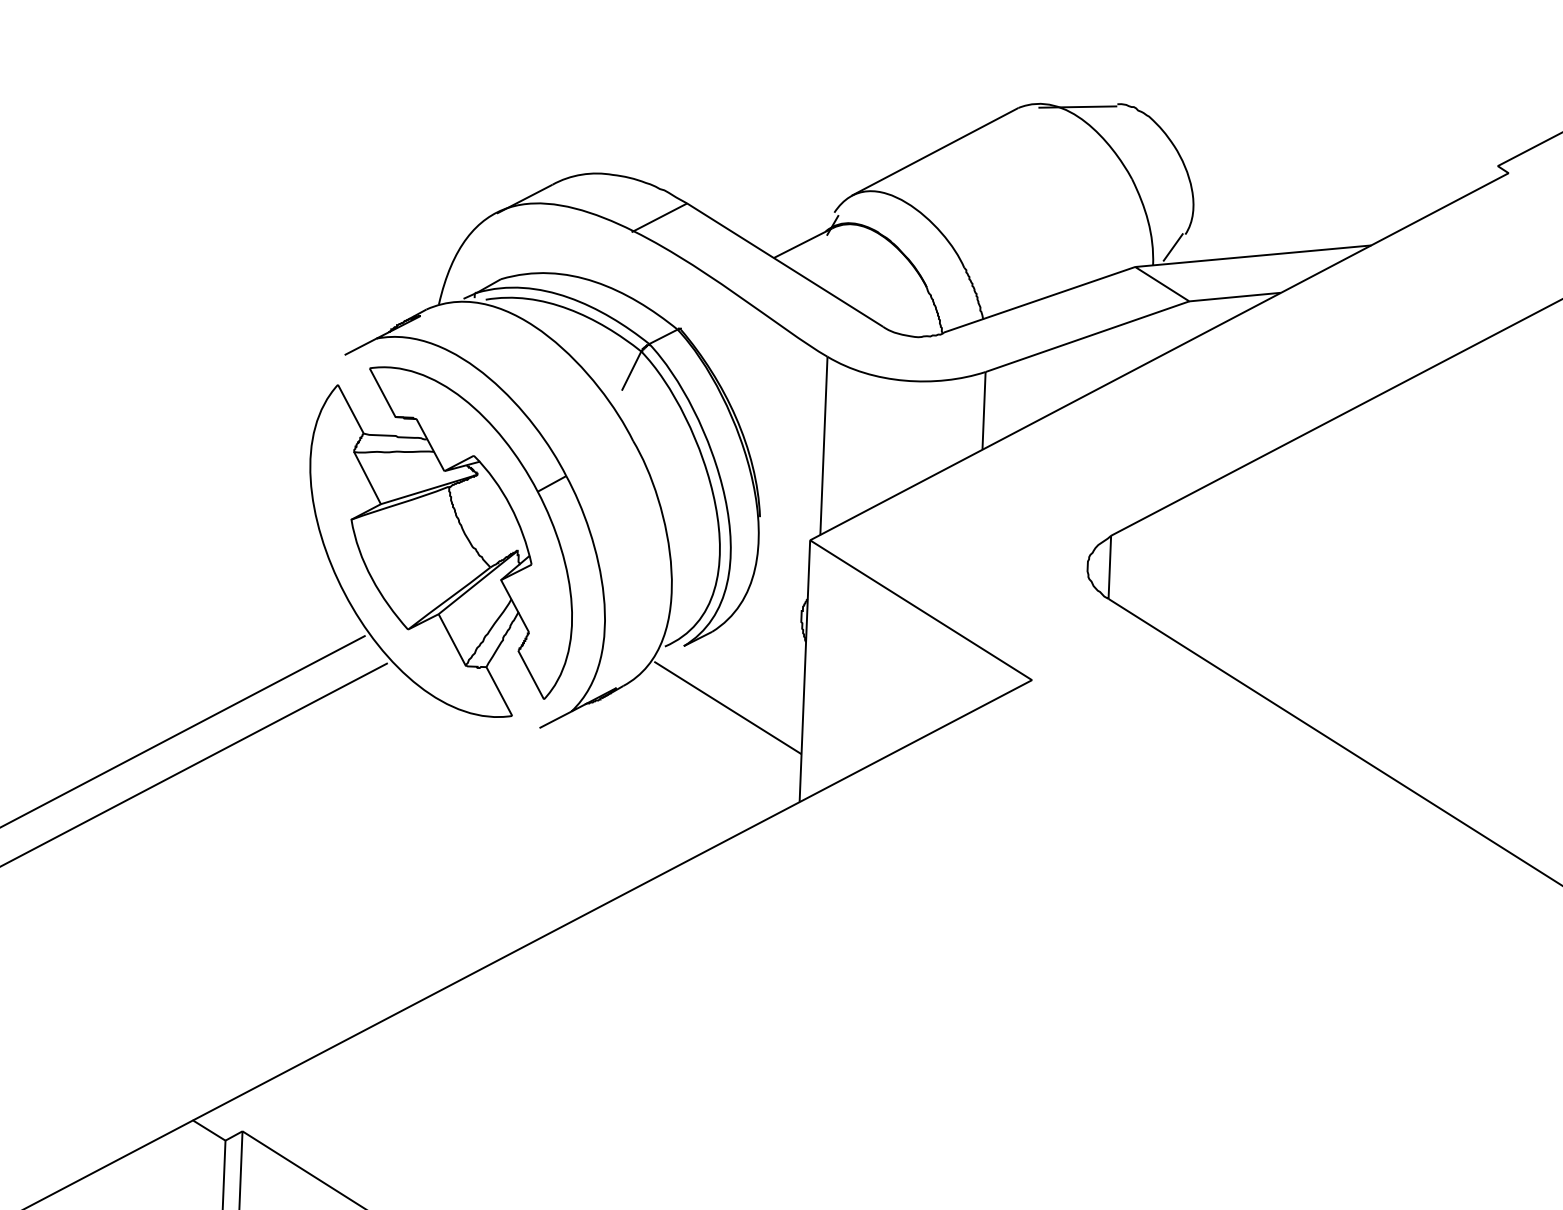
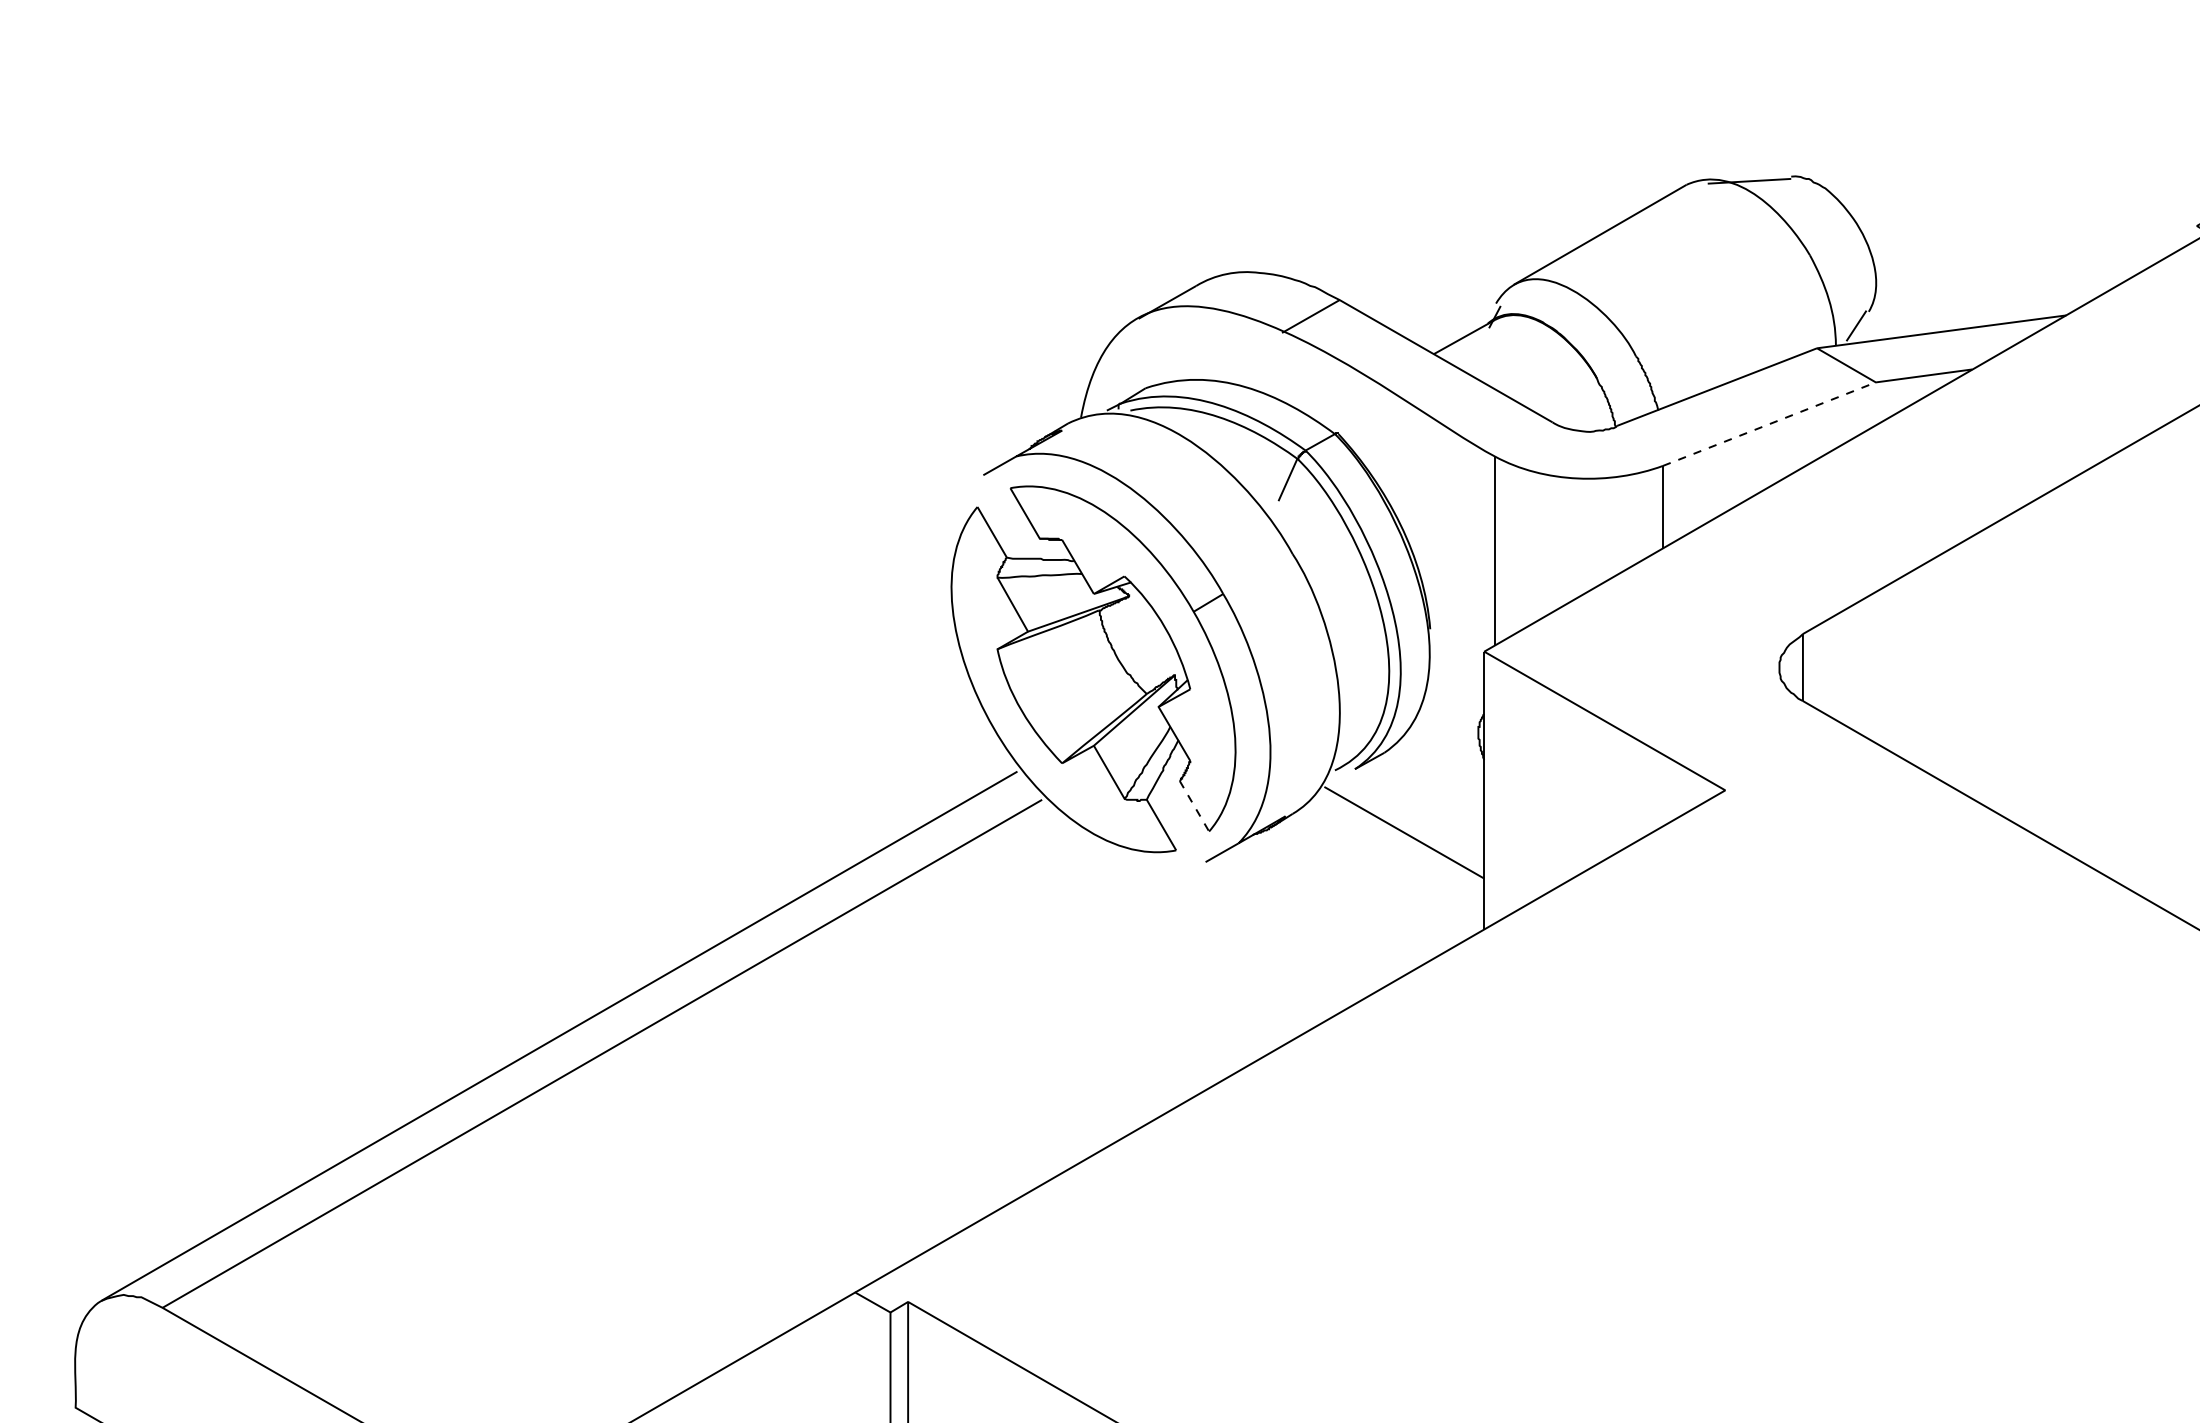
line: (1087, 336) -> (1769, 423), solid -> dashed
line: (531, 675) -> (1194, 806), solid -> dashed

